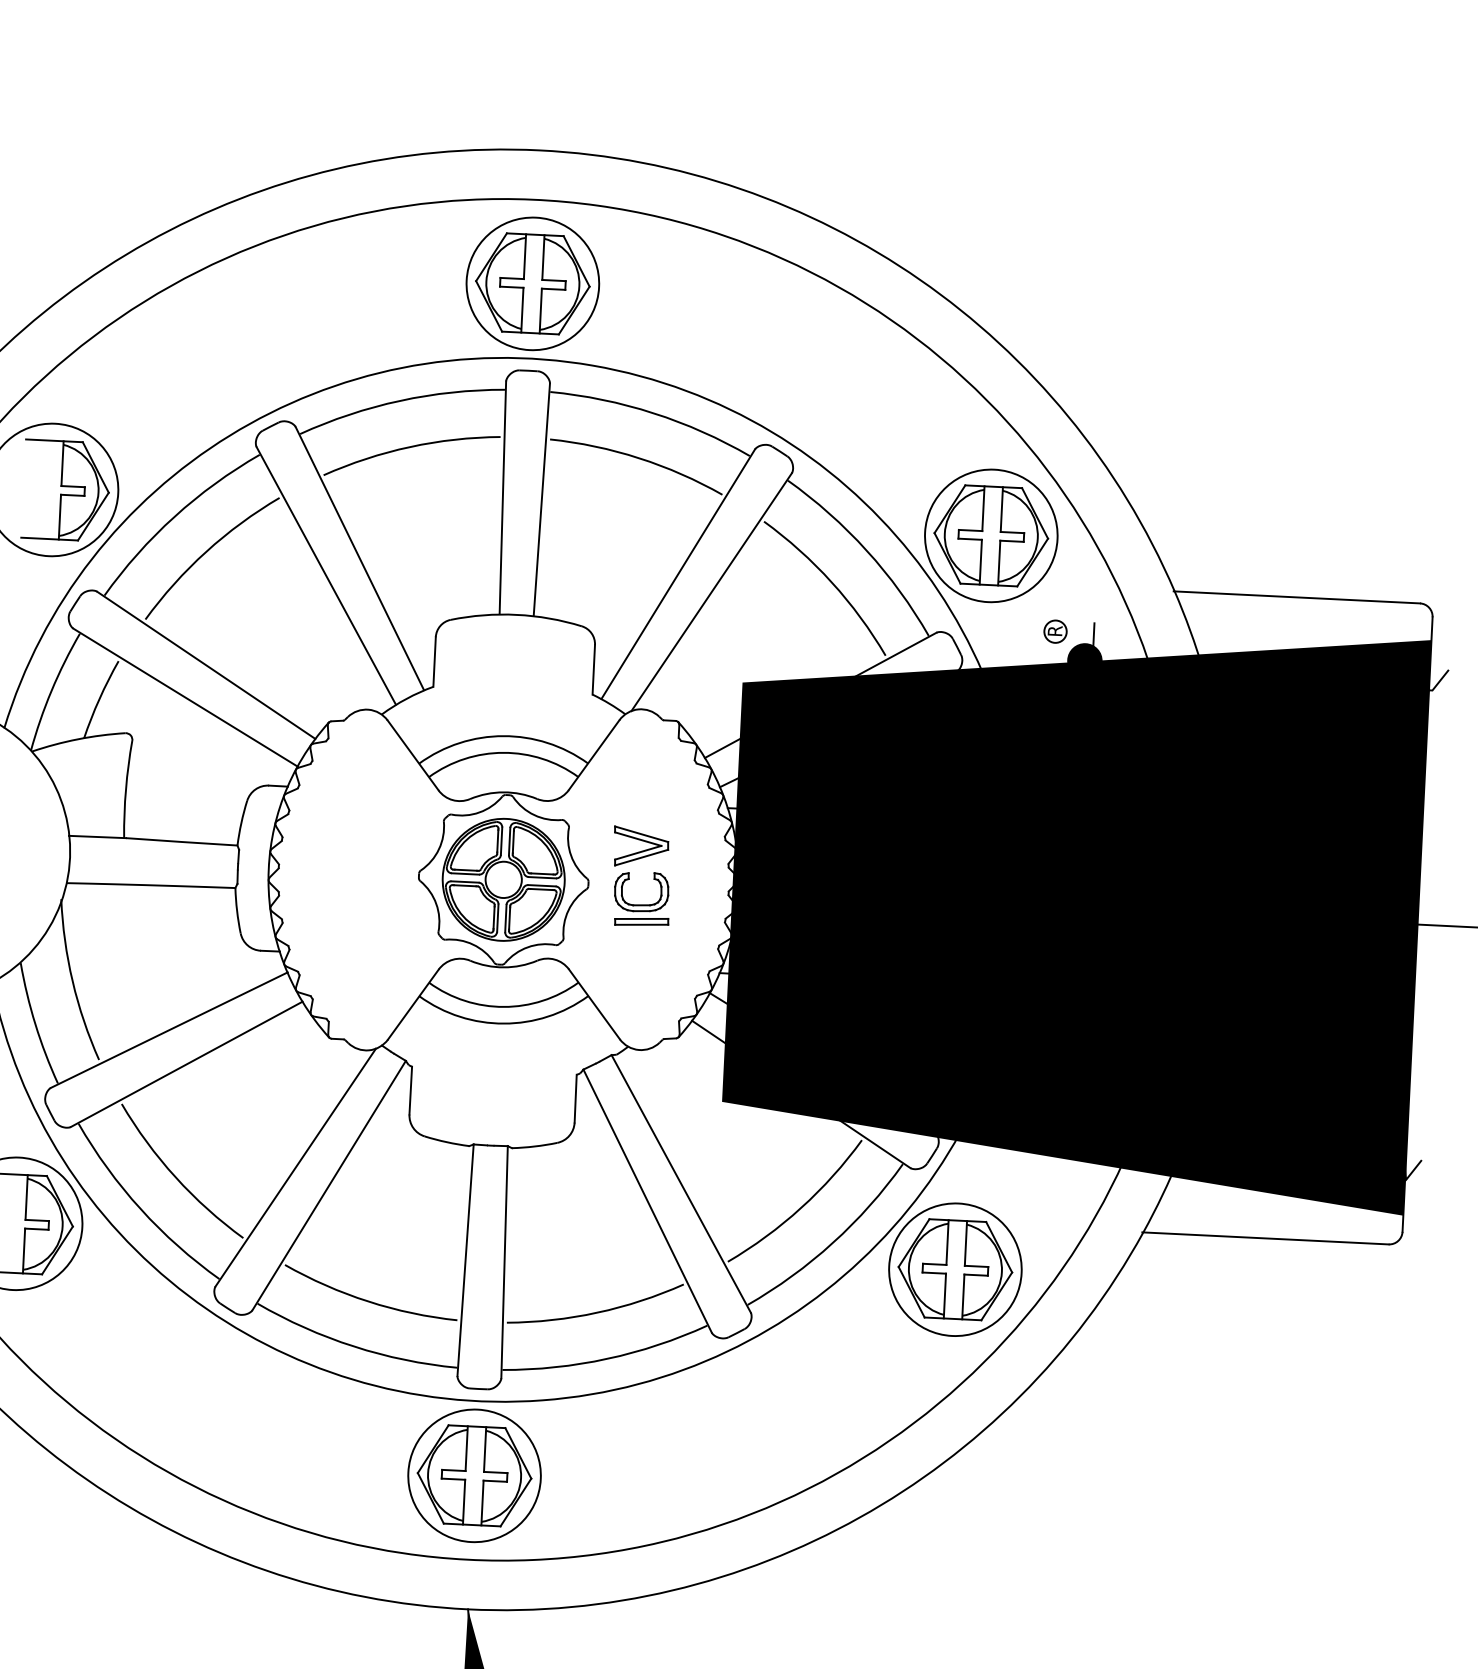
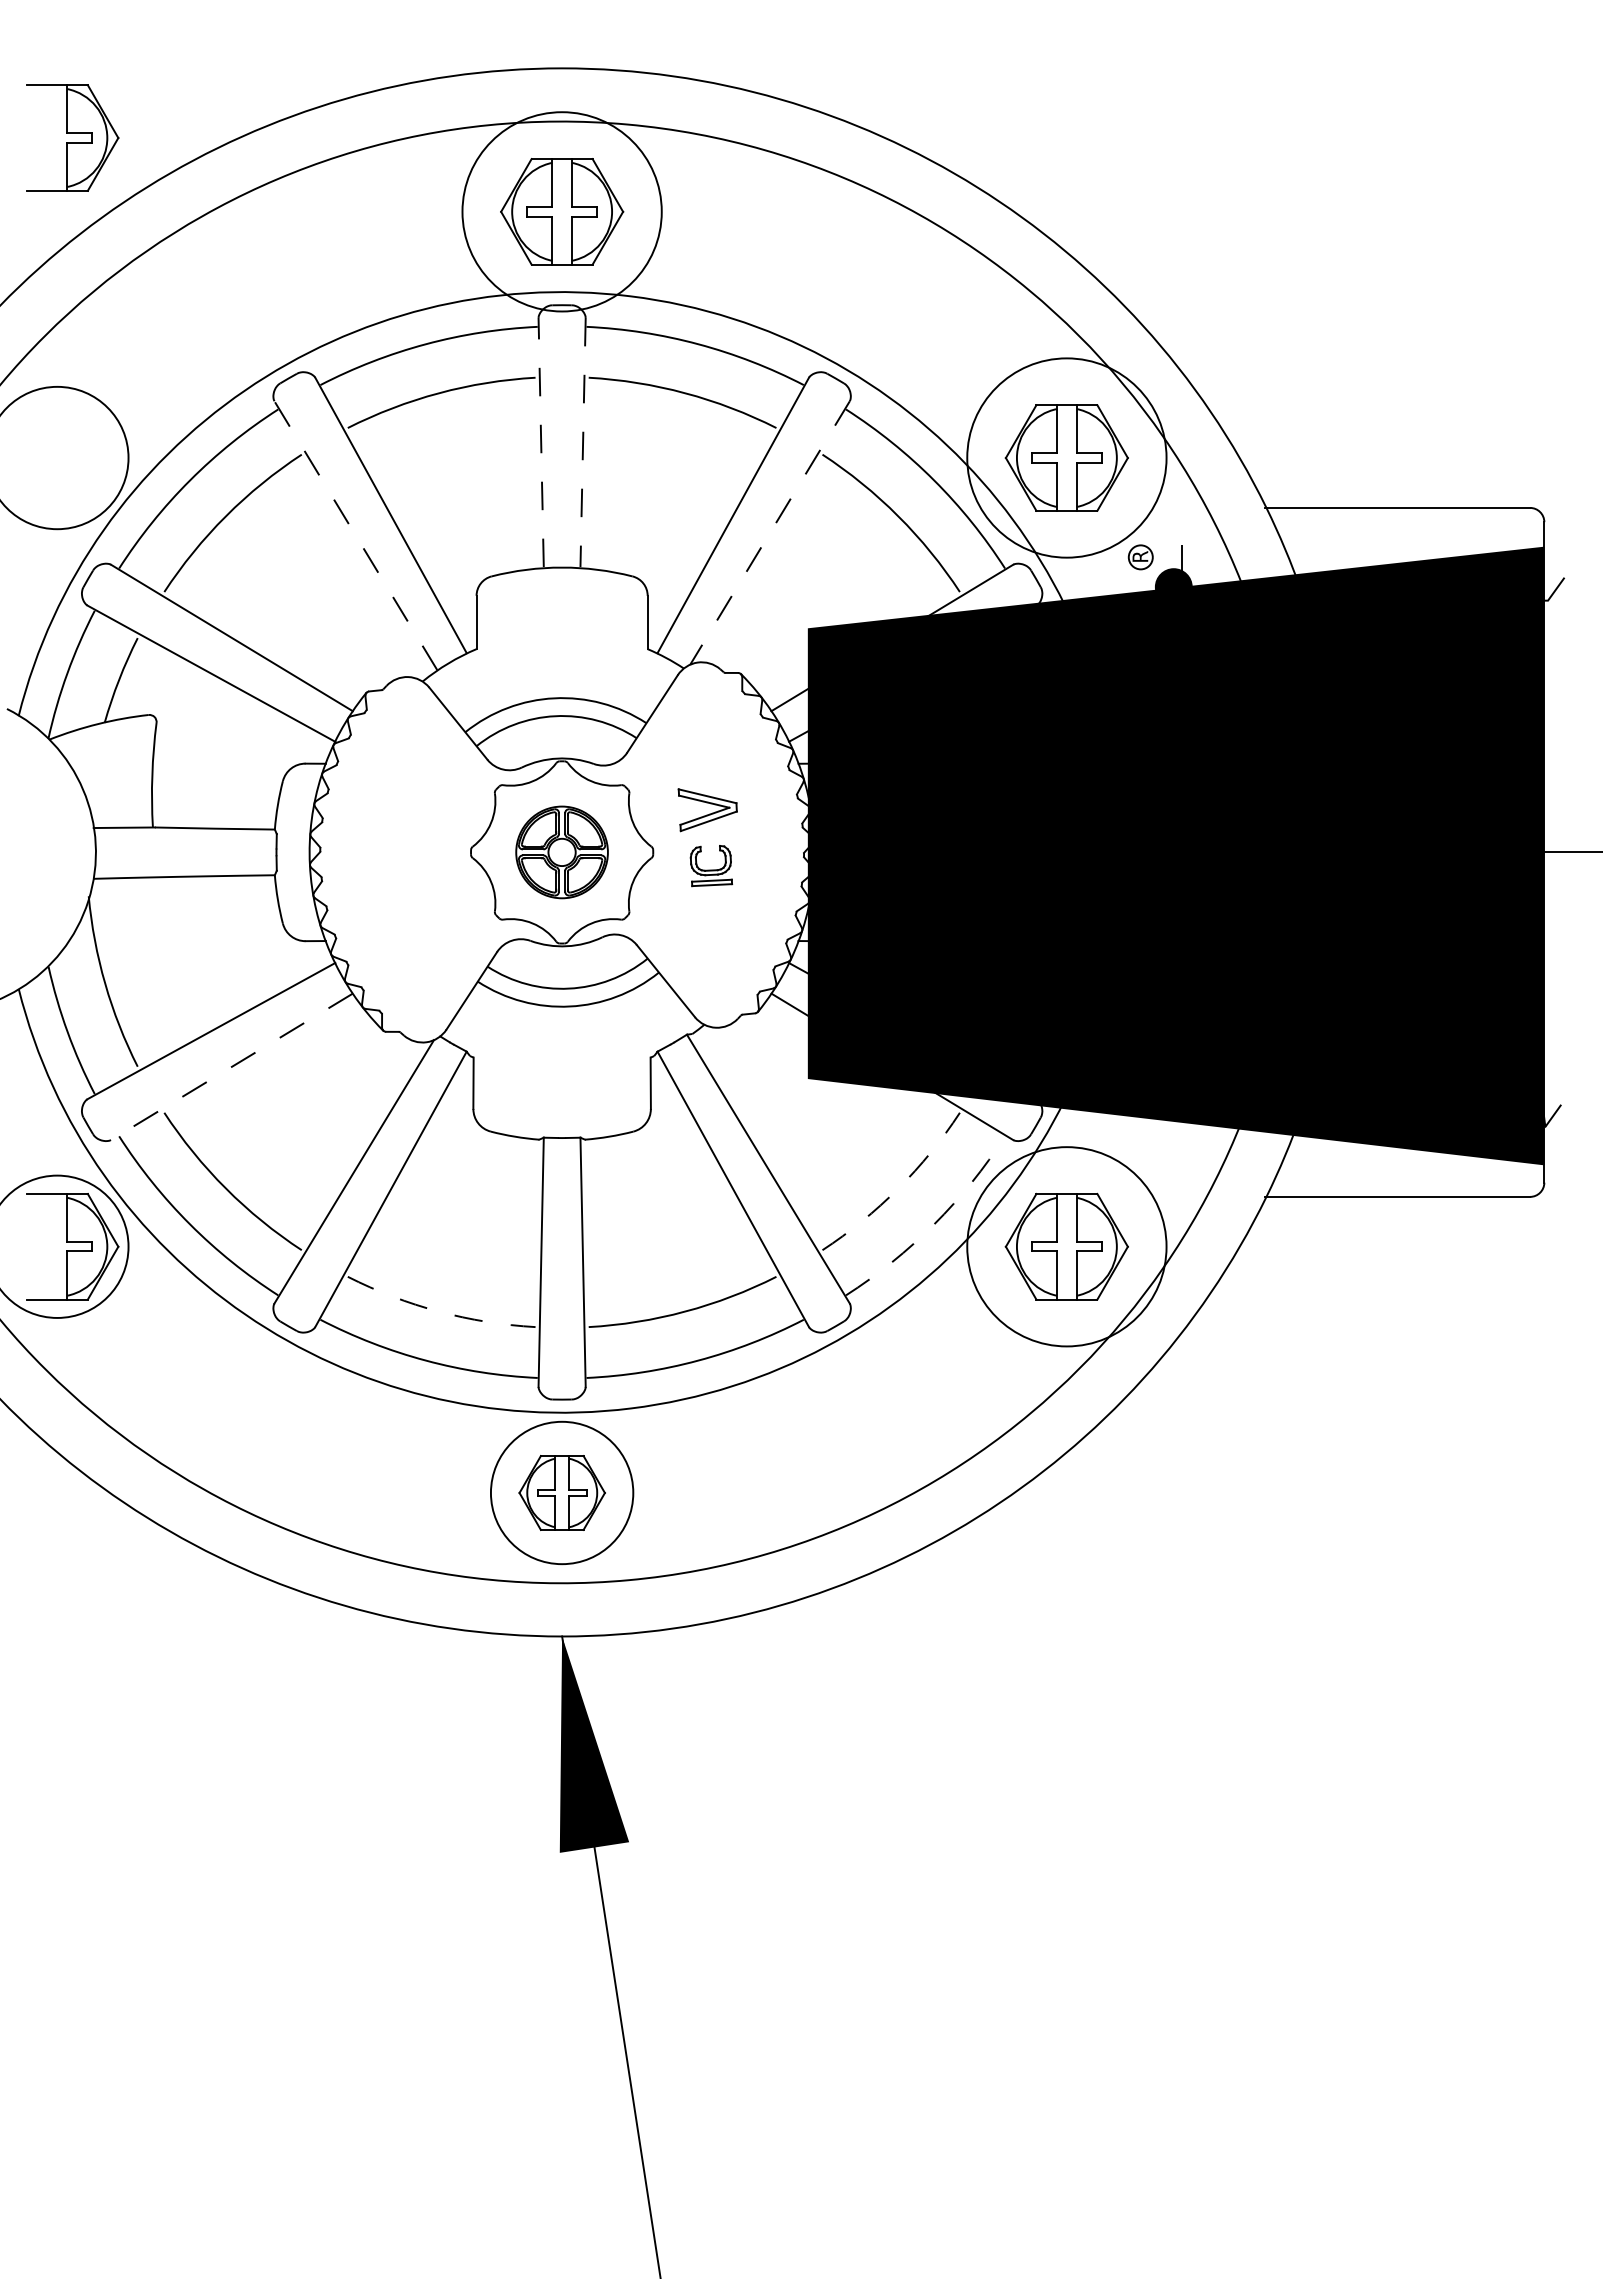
circle: (532, 283) -> (561, 211), size x1.4
part: (66, 490) -> (72, 137), moved
line: (503, 497) -> (541, 442), solid -> dashed
line: (542, 499) -> (583, 442), solid -> dashed
circle: (990, 535) -> (1066, 457), size x1.4
line: (325, 575) -> (355, 535), solid -> dashed
line: (711, 592) -> (769, 533), solid -> dashed
part: (503, 879) -> (561, 852), size x0.7
part: (642, 898) -> (711, 865), size x0.7
line: (186, 1064) -> (231, 1067), solid -> dashed
arc: (801, 1207) -> (898, 1188), solid -> dashed
arc: (833, 1242) -> (934, 1224), solid -> dashed
circle: (955, 1269) -> (1066, 1246), size x1.4
arc: (368, 1301) -> (439, 1311), solid -> dashed
part: (474, 1475) -> (562, 1492), size x0.7

